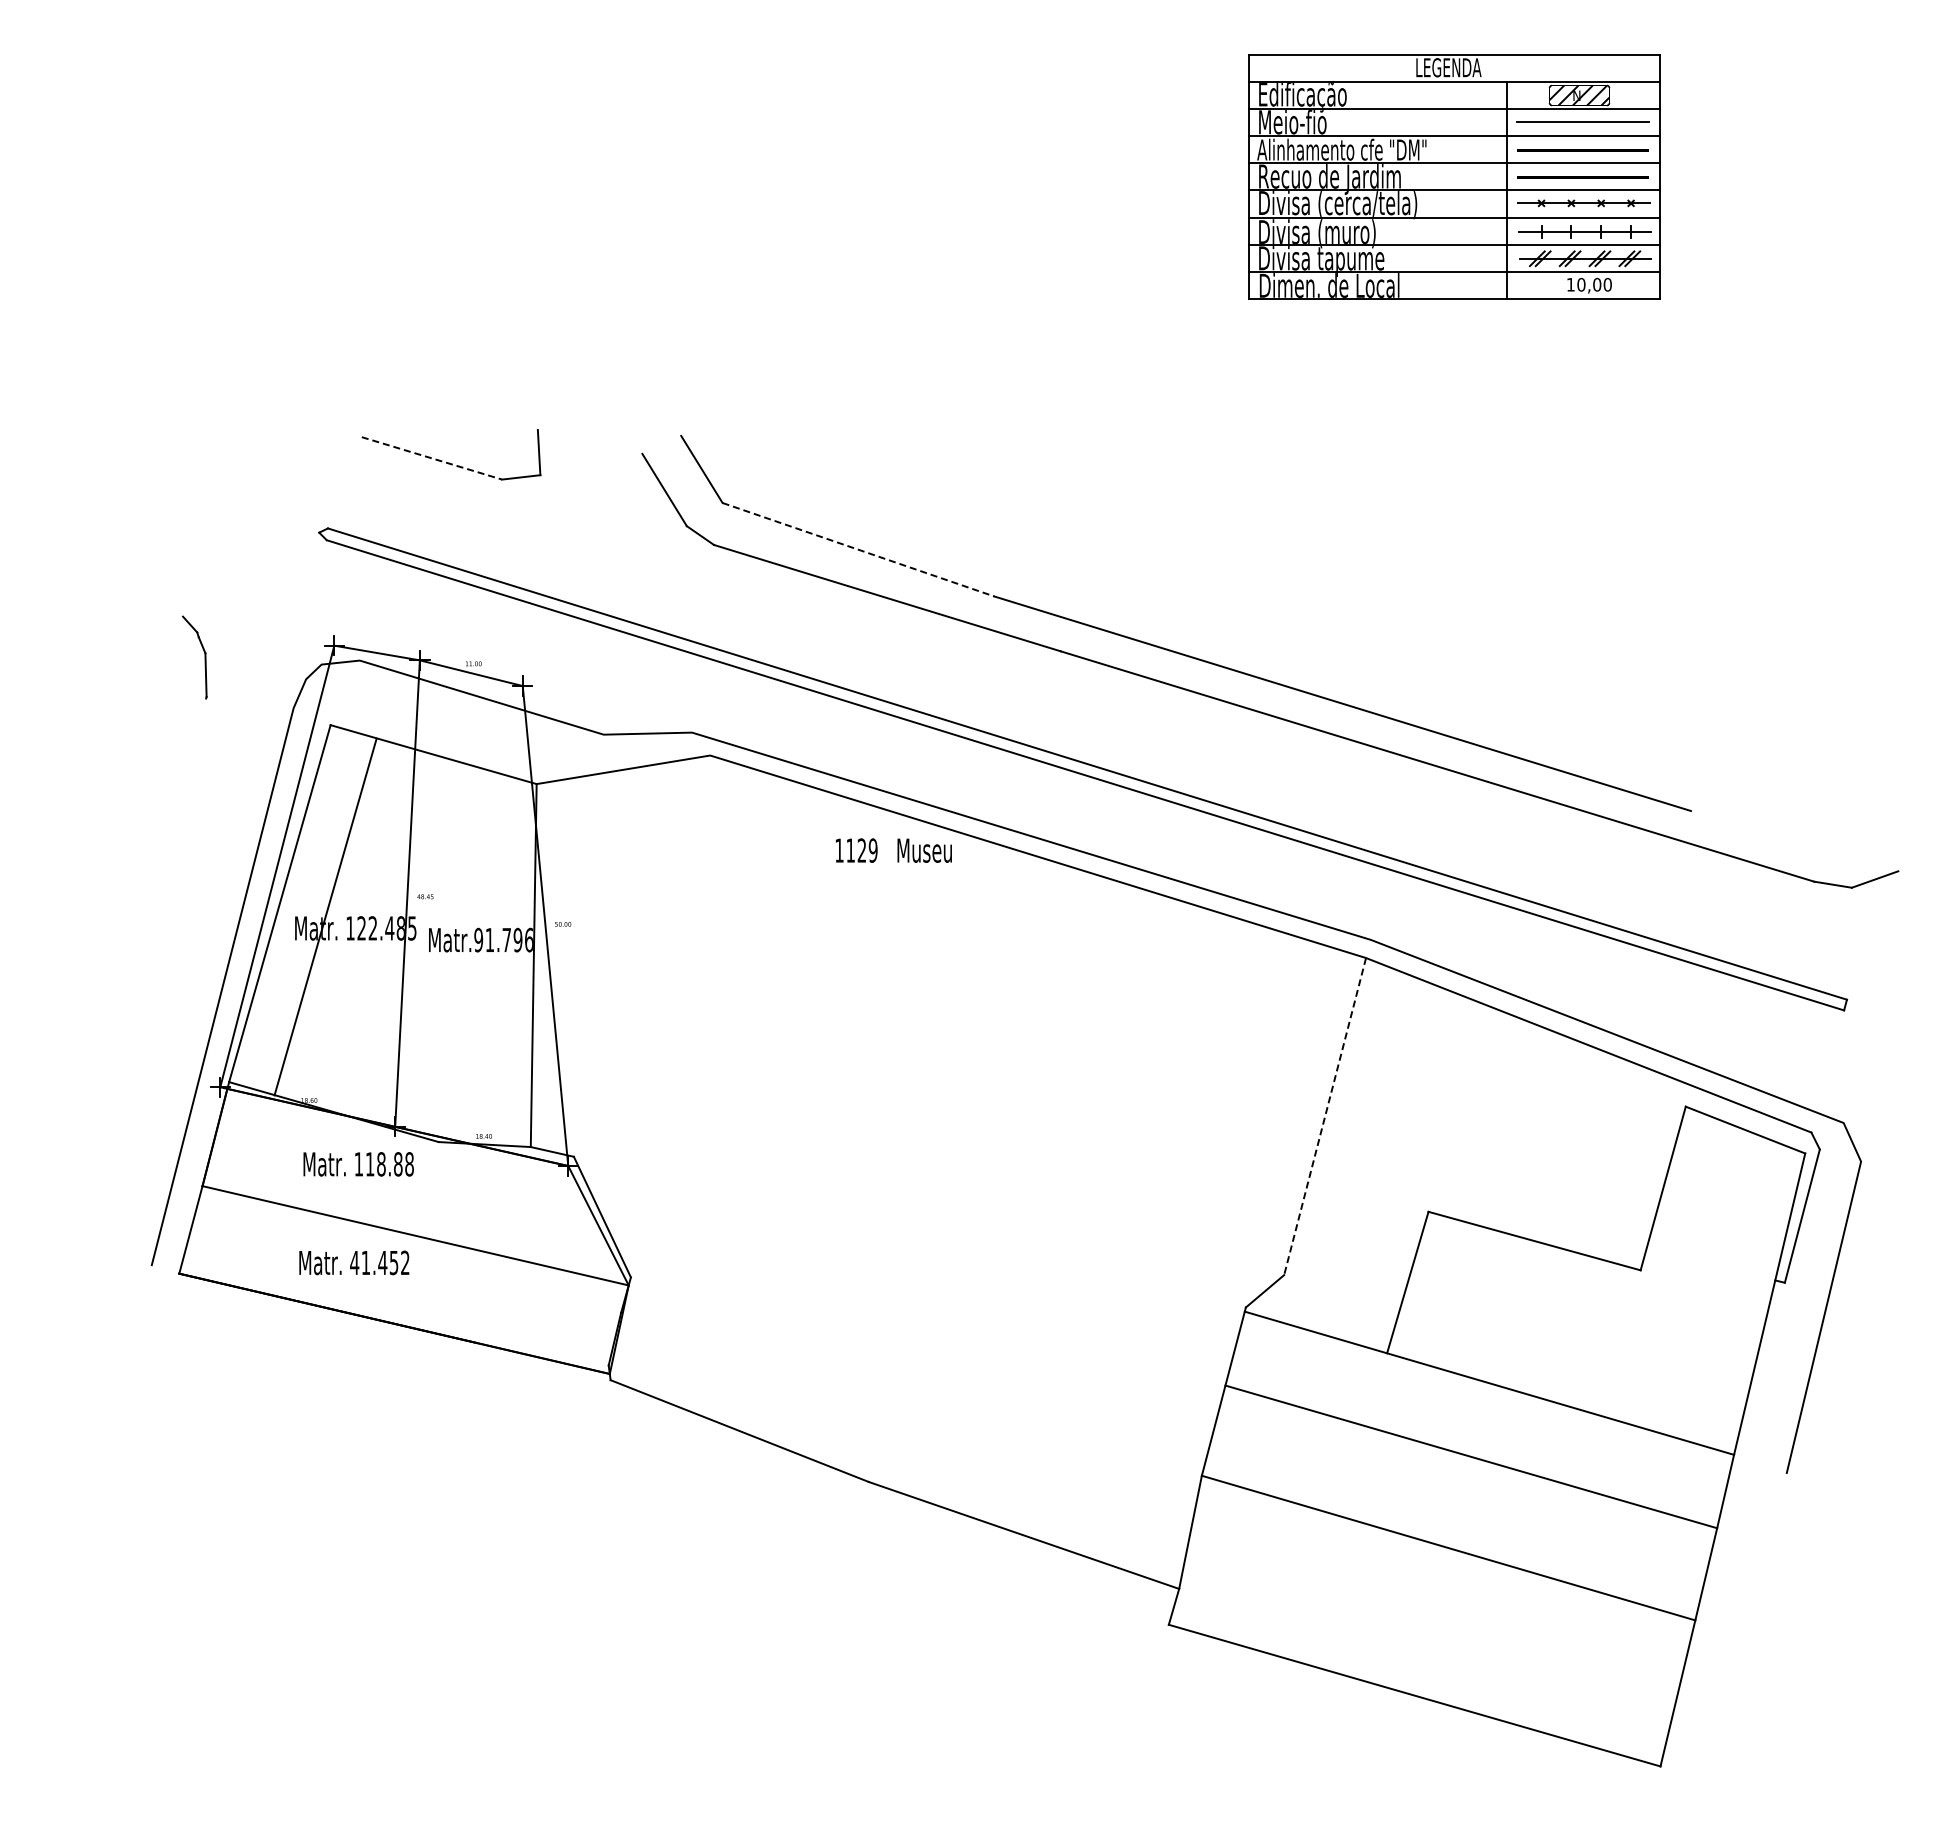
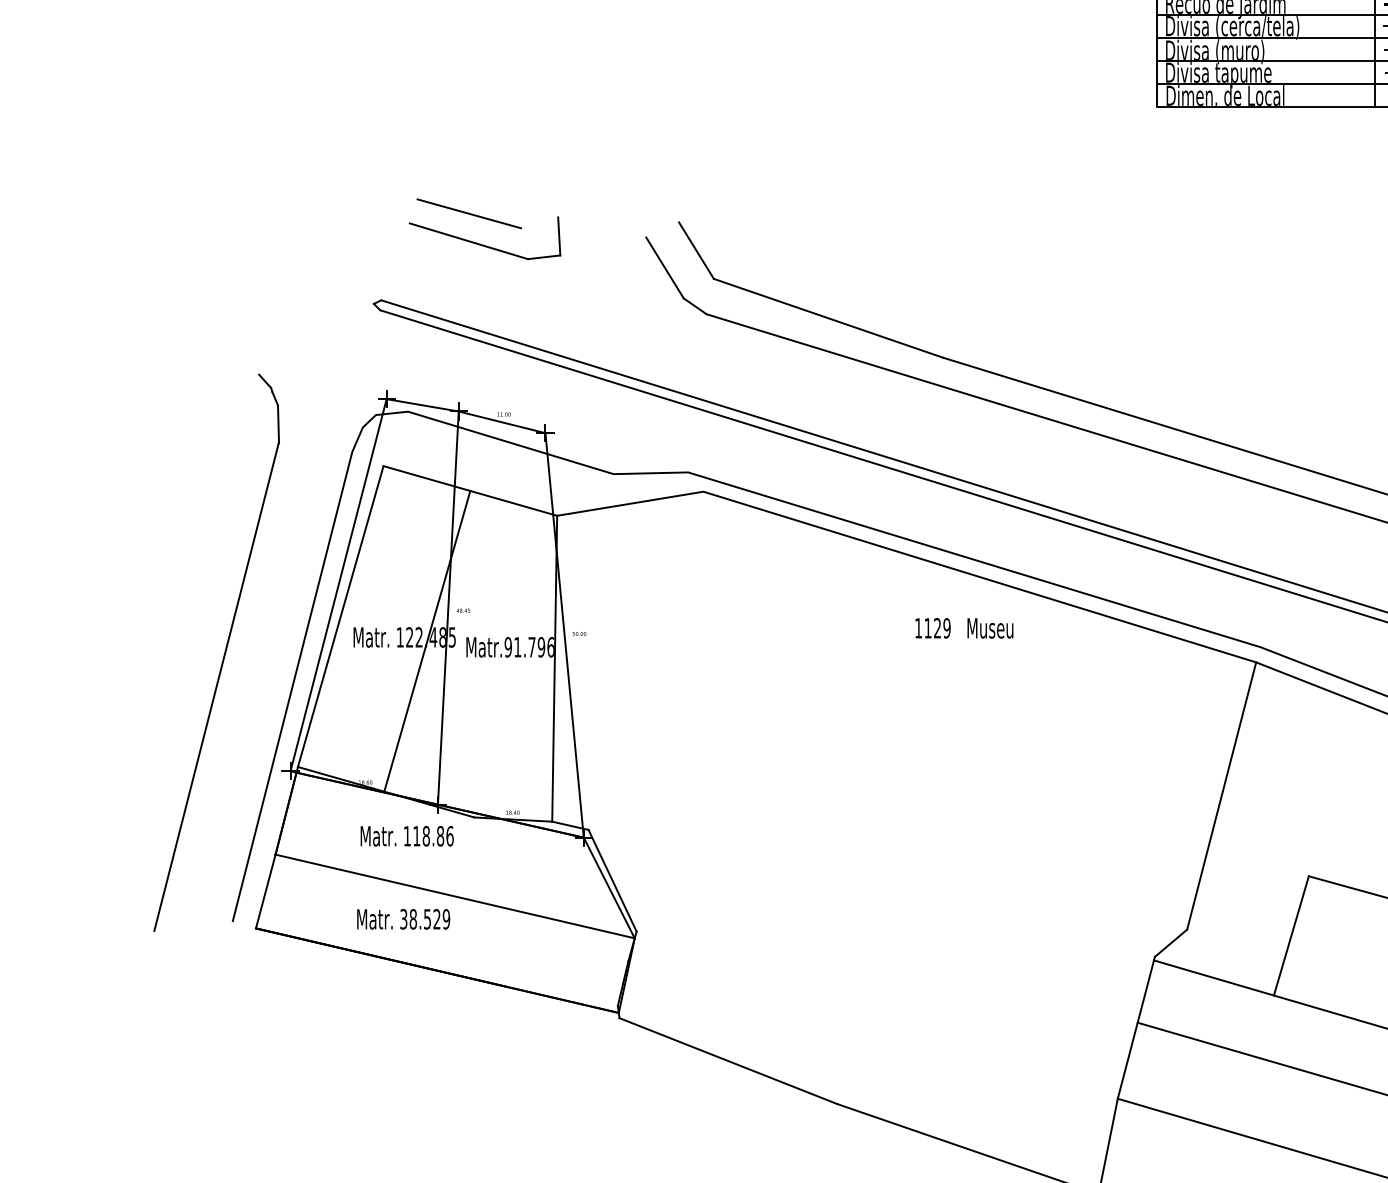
line: (432, 425) -> (469, 213), added
line: (432, 458) -> (469, 241), dashed -> solid
line: (858, 549) -> (828, 318), dashed -> solid
text: (893, 850) -> (964, 628), moved
line: (325, 916) -> (427, 640), moved
line: (132, 987) -> (216, 687), added
line: (1325, 1116) -> (1222, 795), dashed -> solid
text: (409, 1164) -> (450, 836), 118.88 -> 118.86
text: (379, 1262) -> (424, 918), 41.452 -> 38.529

